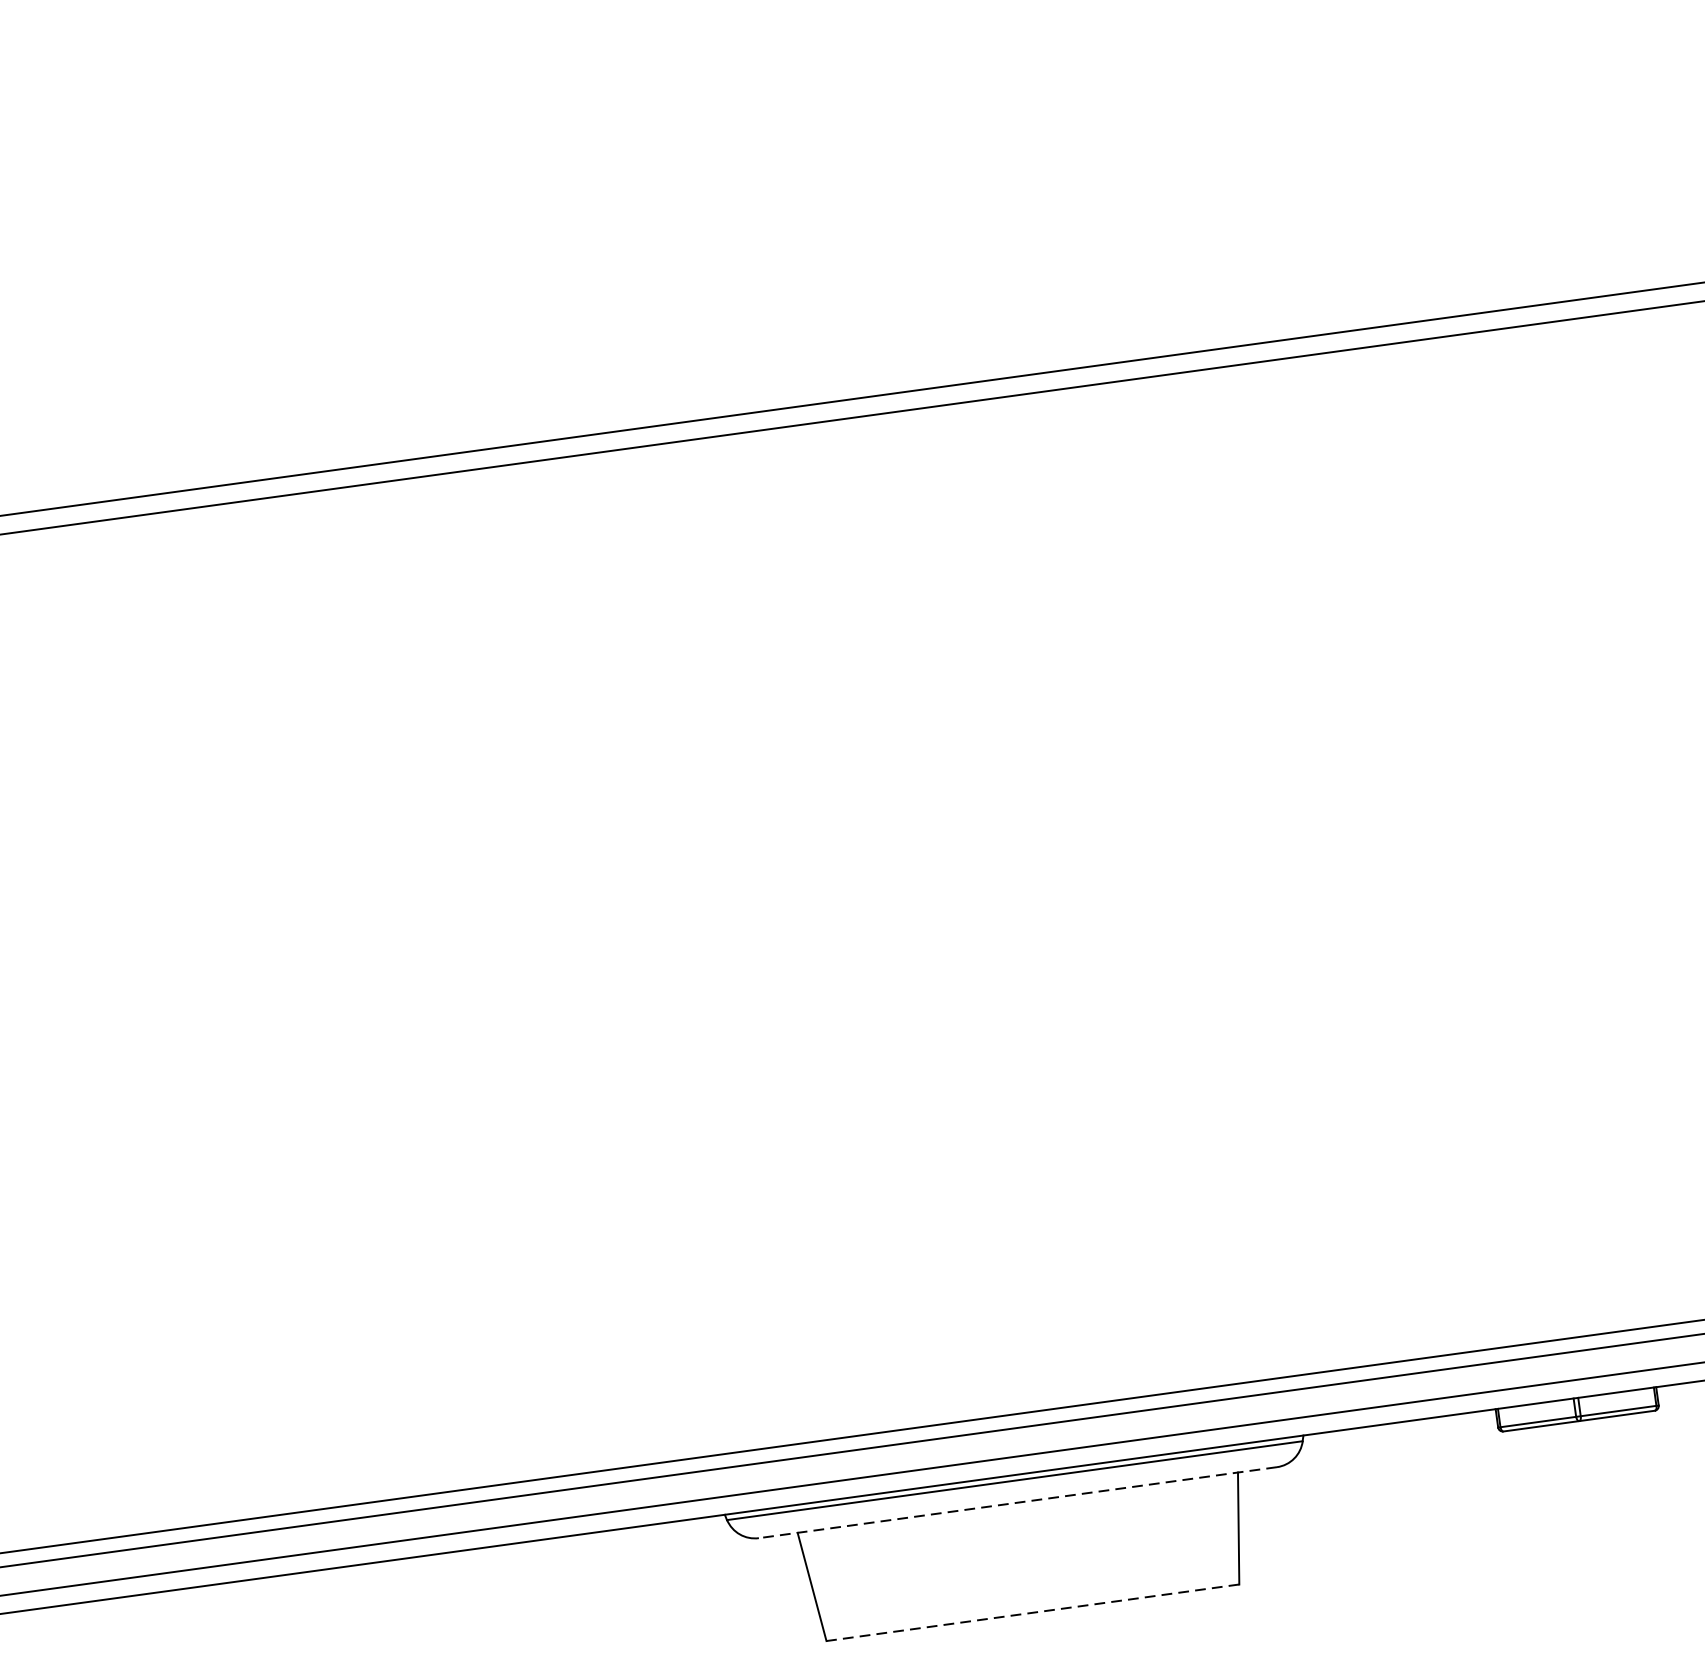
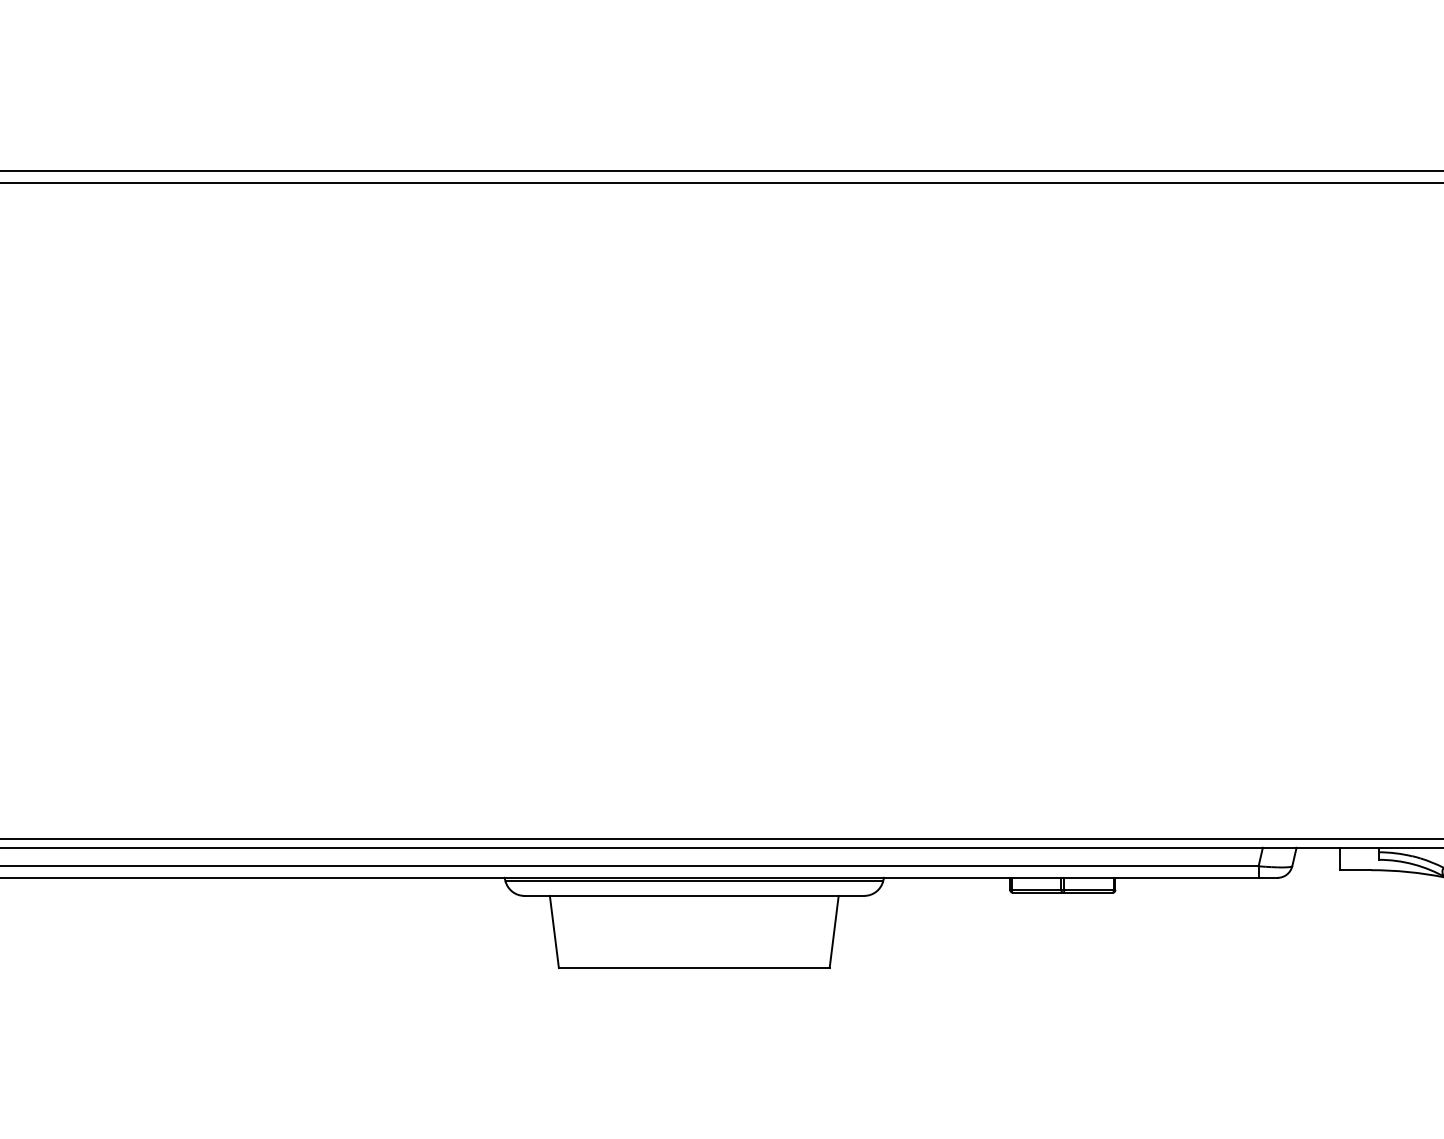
line: (1018, 1502) -> (694, 895), dashed -> solid
line: (1031, 1613) -> (693, 968), dashed -> solid

